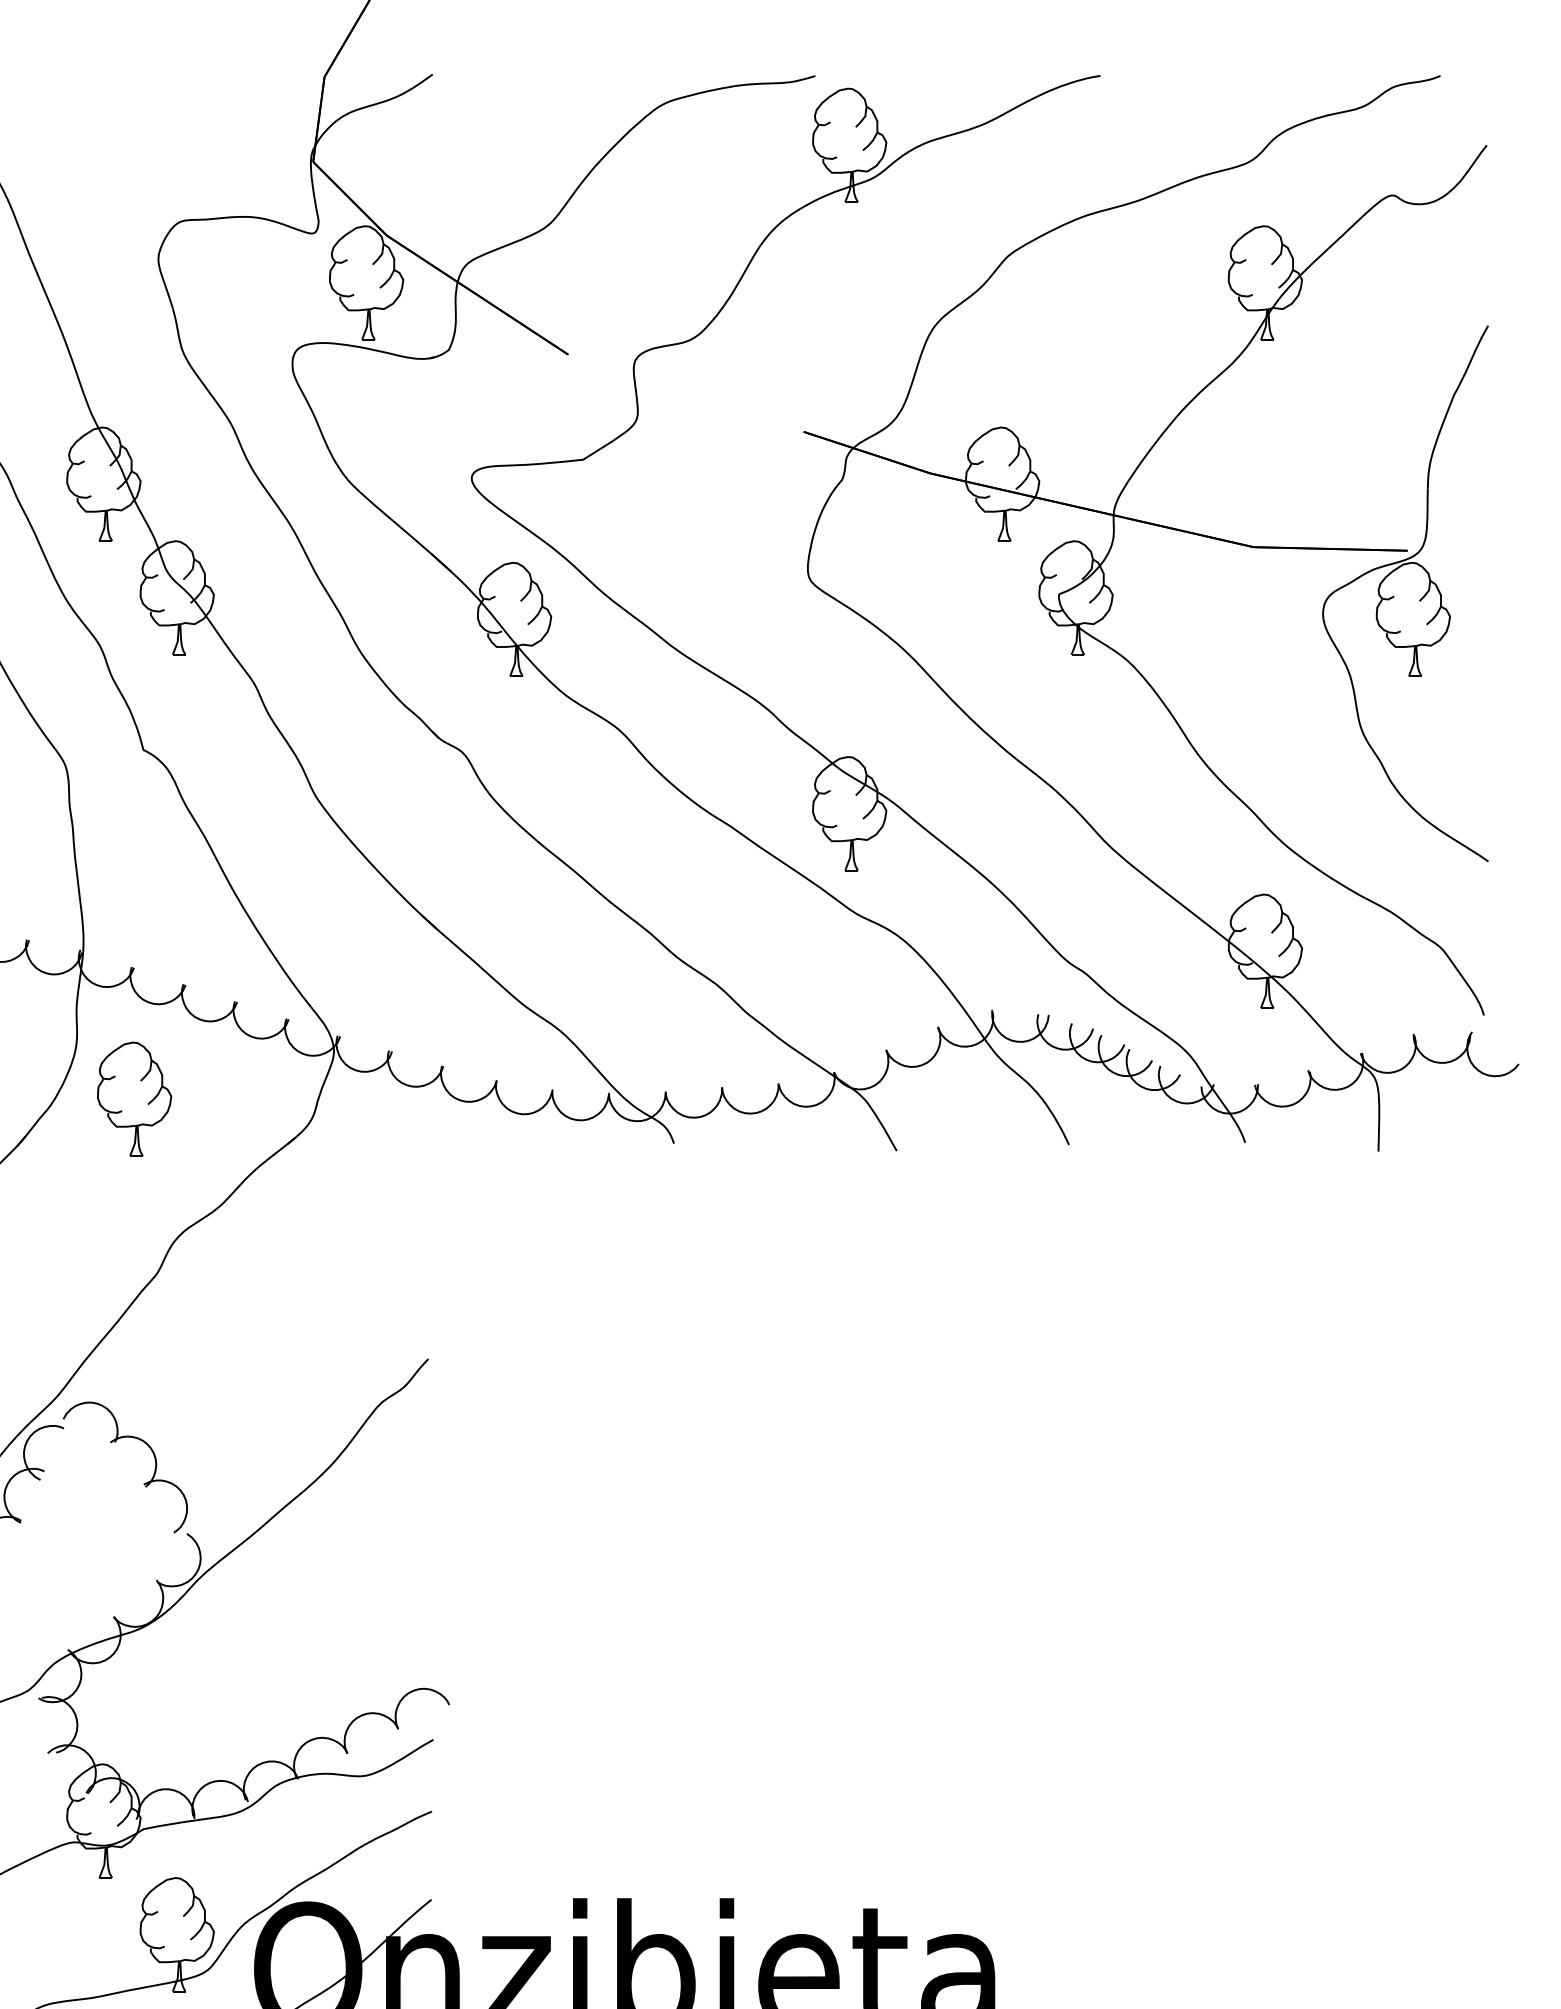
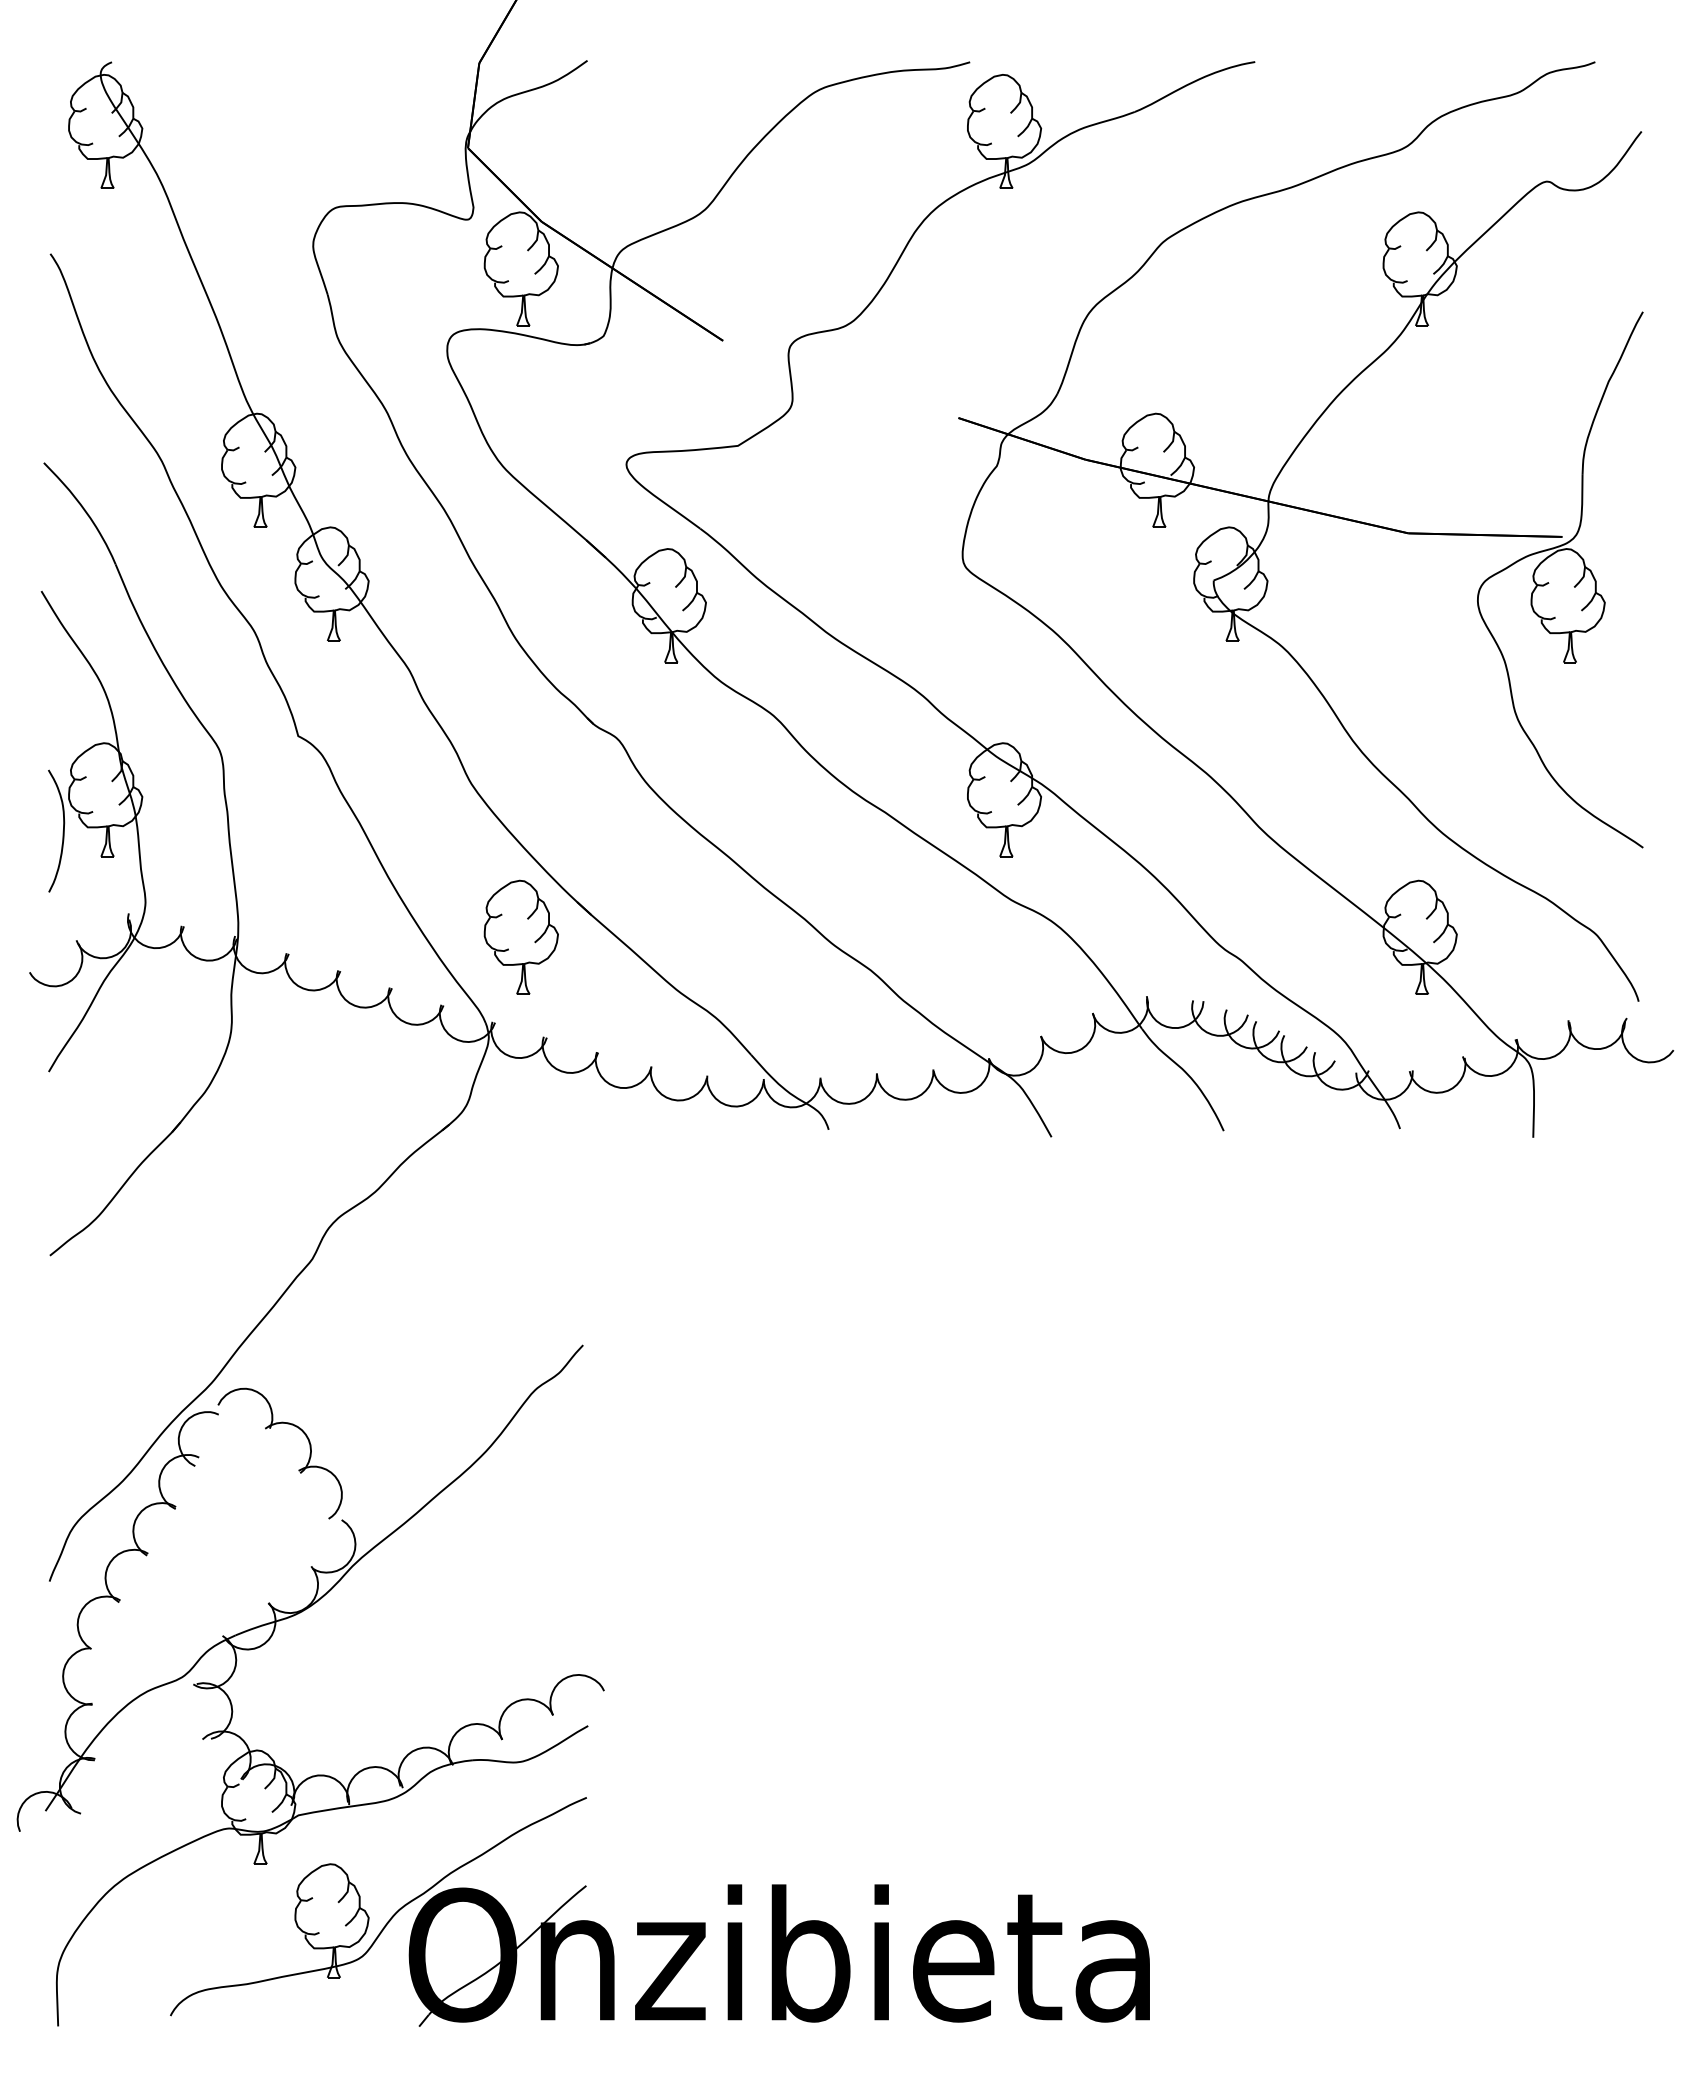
part: (133, 1098) -> (520, 936), moved

